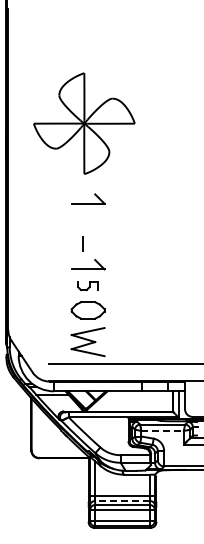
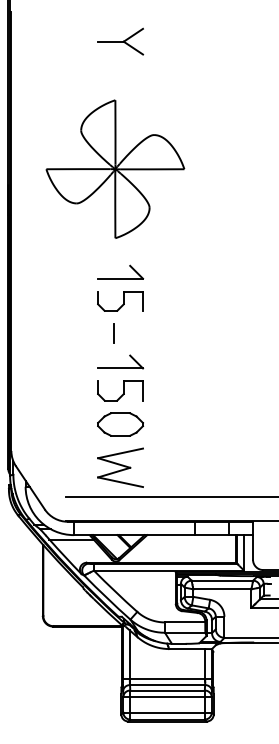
part: (88, 29) -> (121, 40), added
part: (87, 220) -> (119, 301), added
part: (87, 285) -> (119, 390), size x1.67
line: (163, 430) -> (223, 588), dashed -> solid
line: (122, 500) -> (167, 684), dashed -> solid

